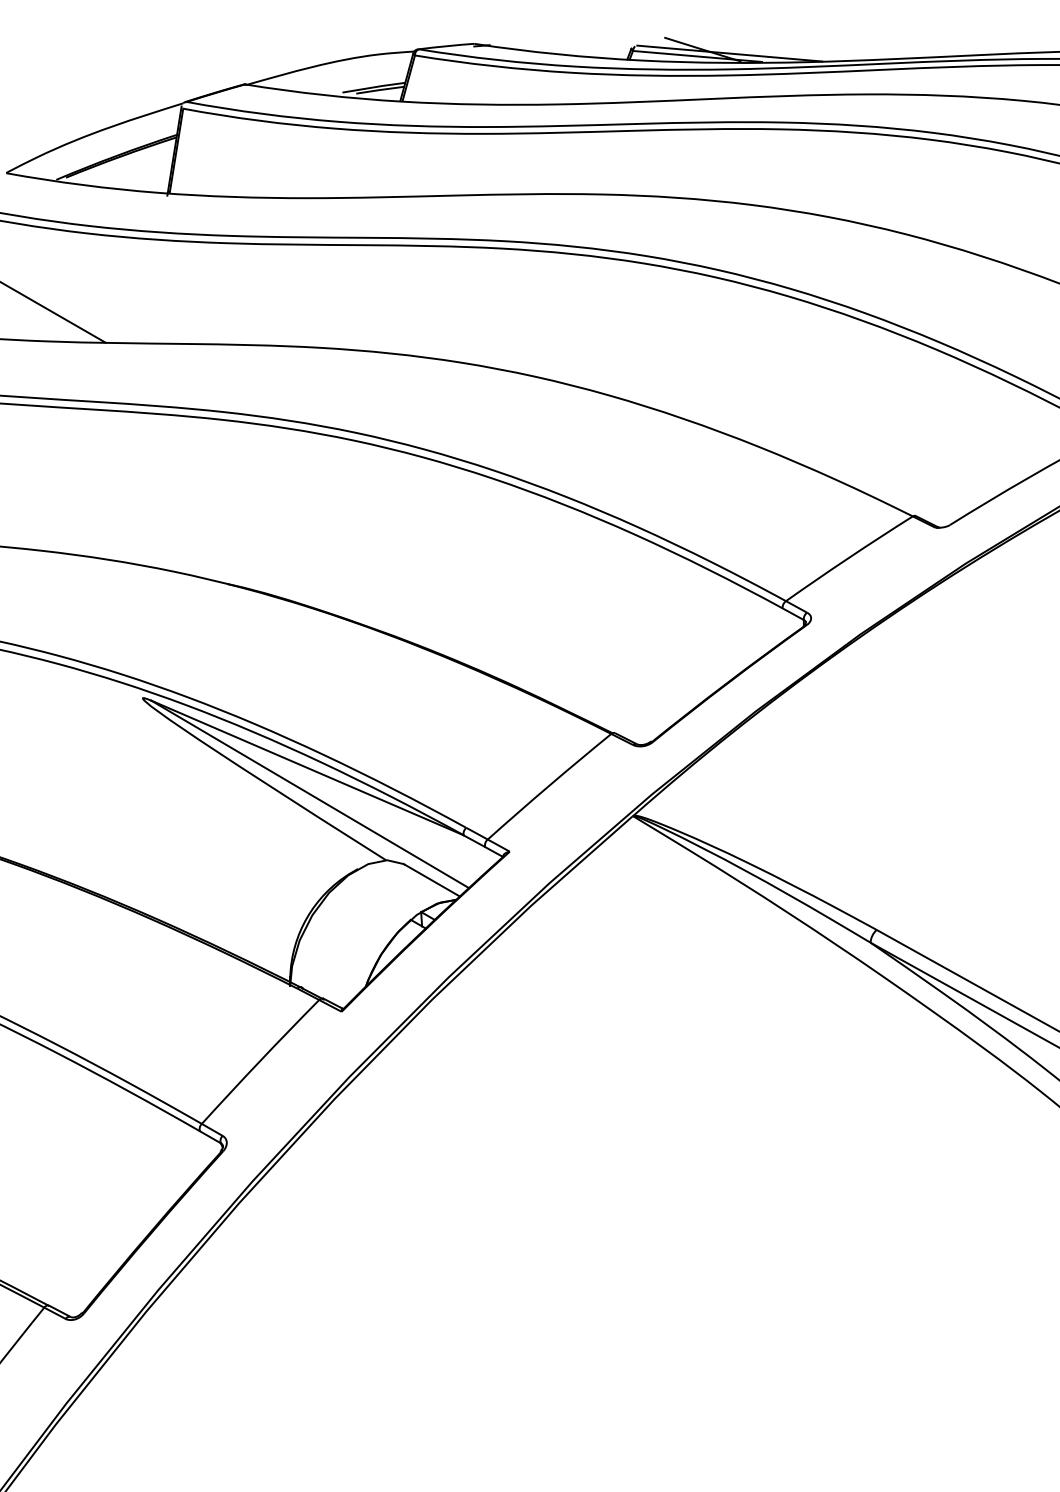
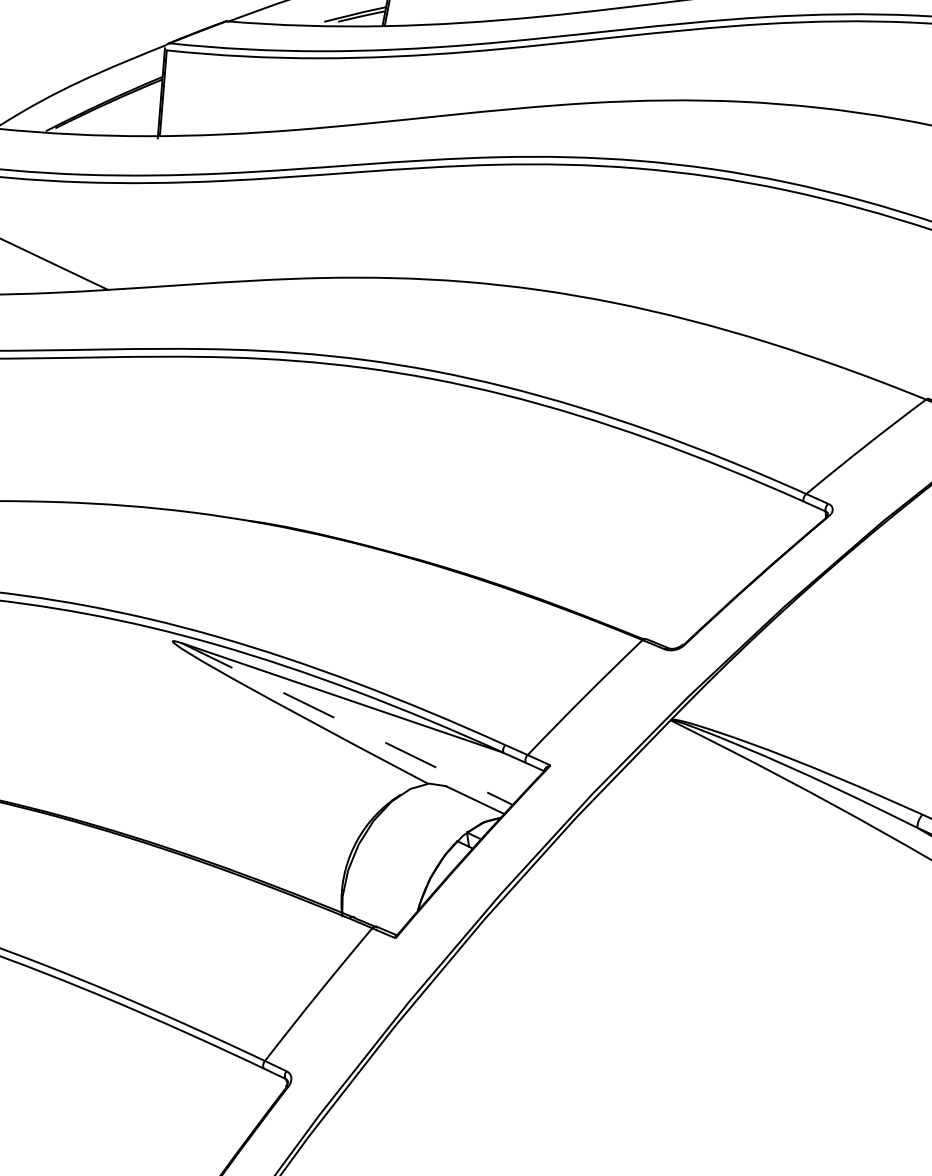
line: (310, 794) -> (347, 724), solid -> dashed

